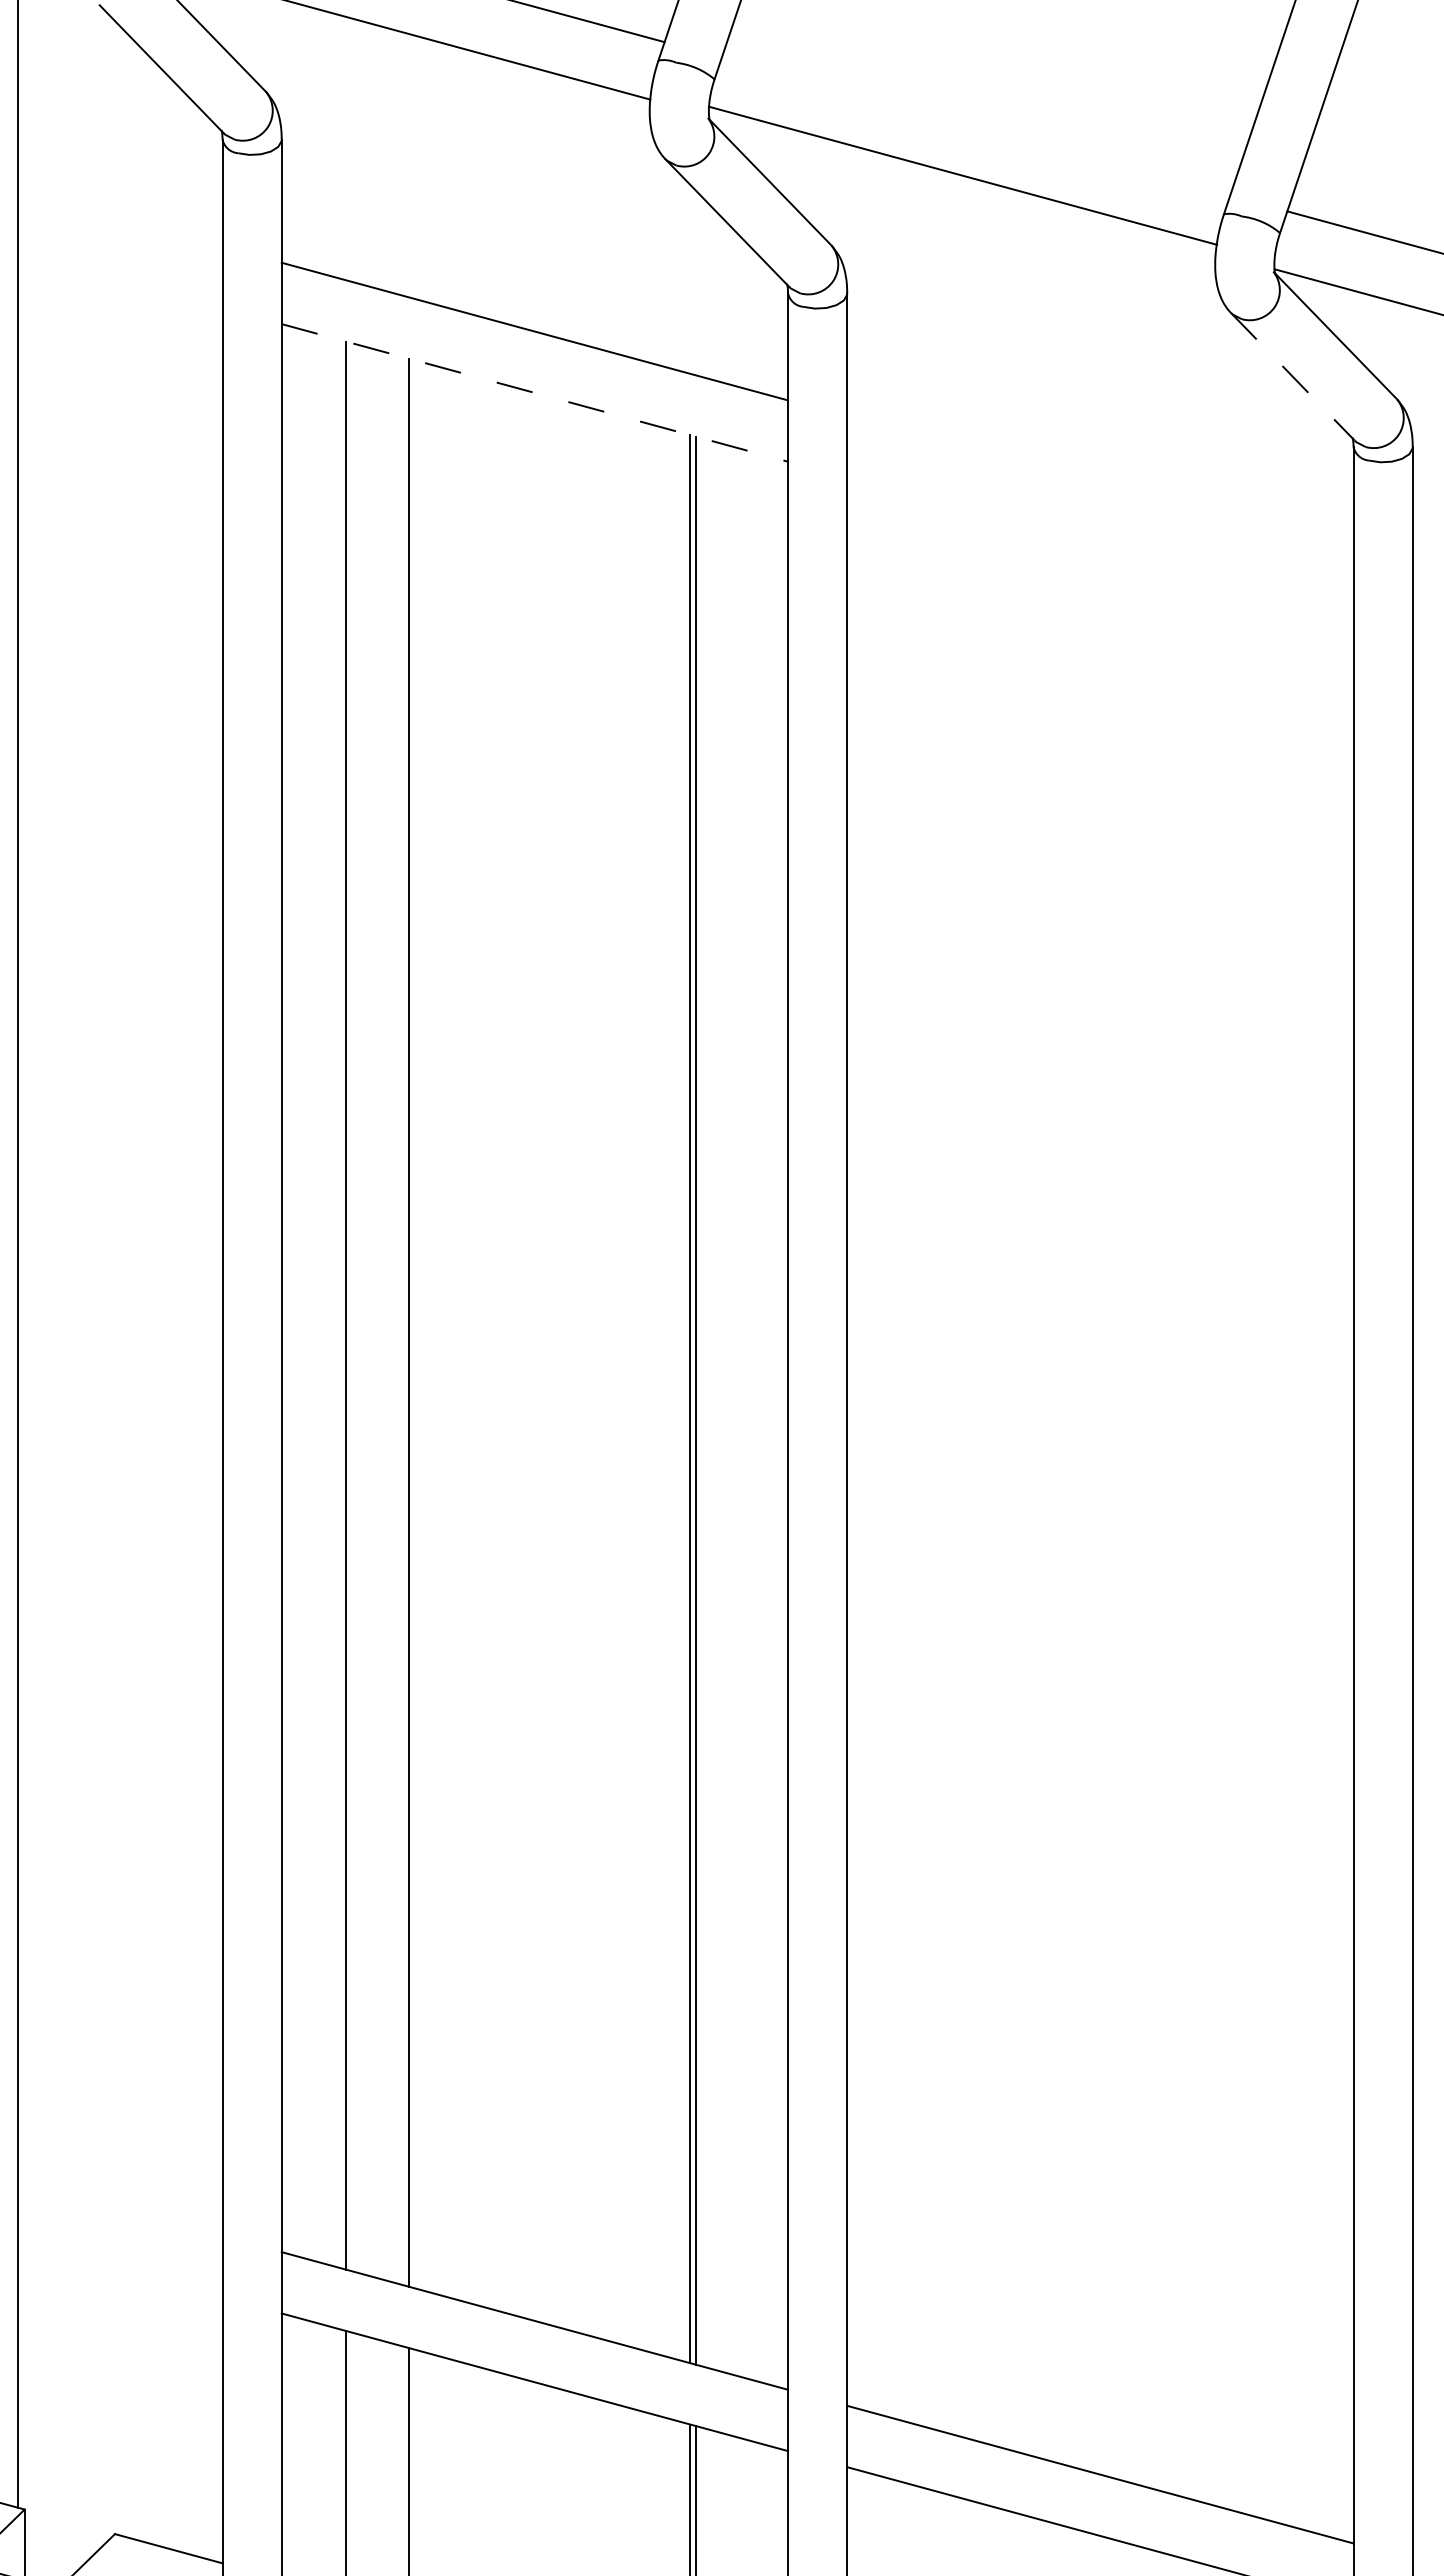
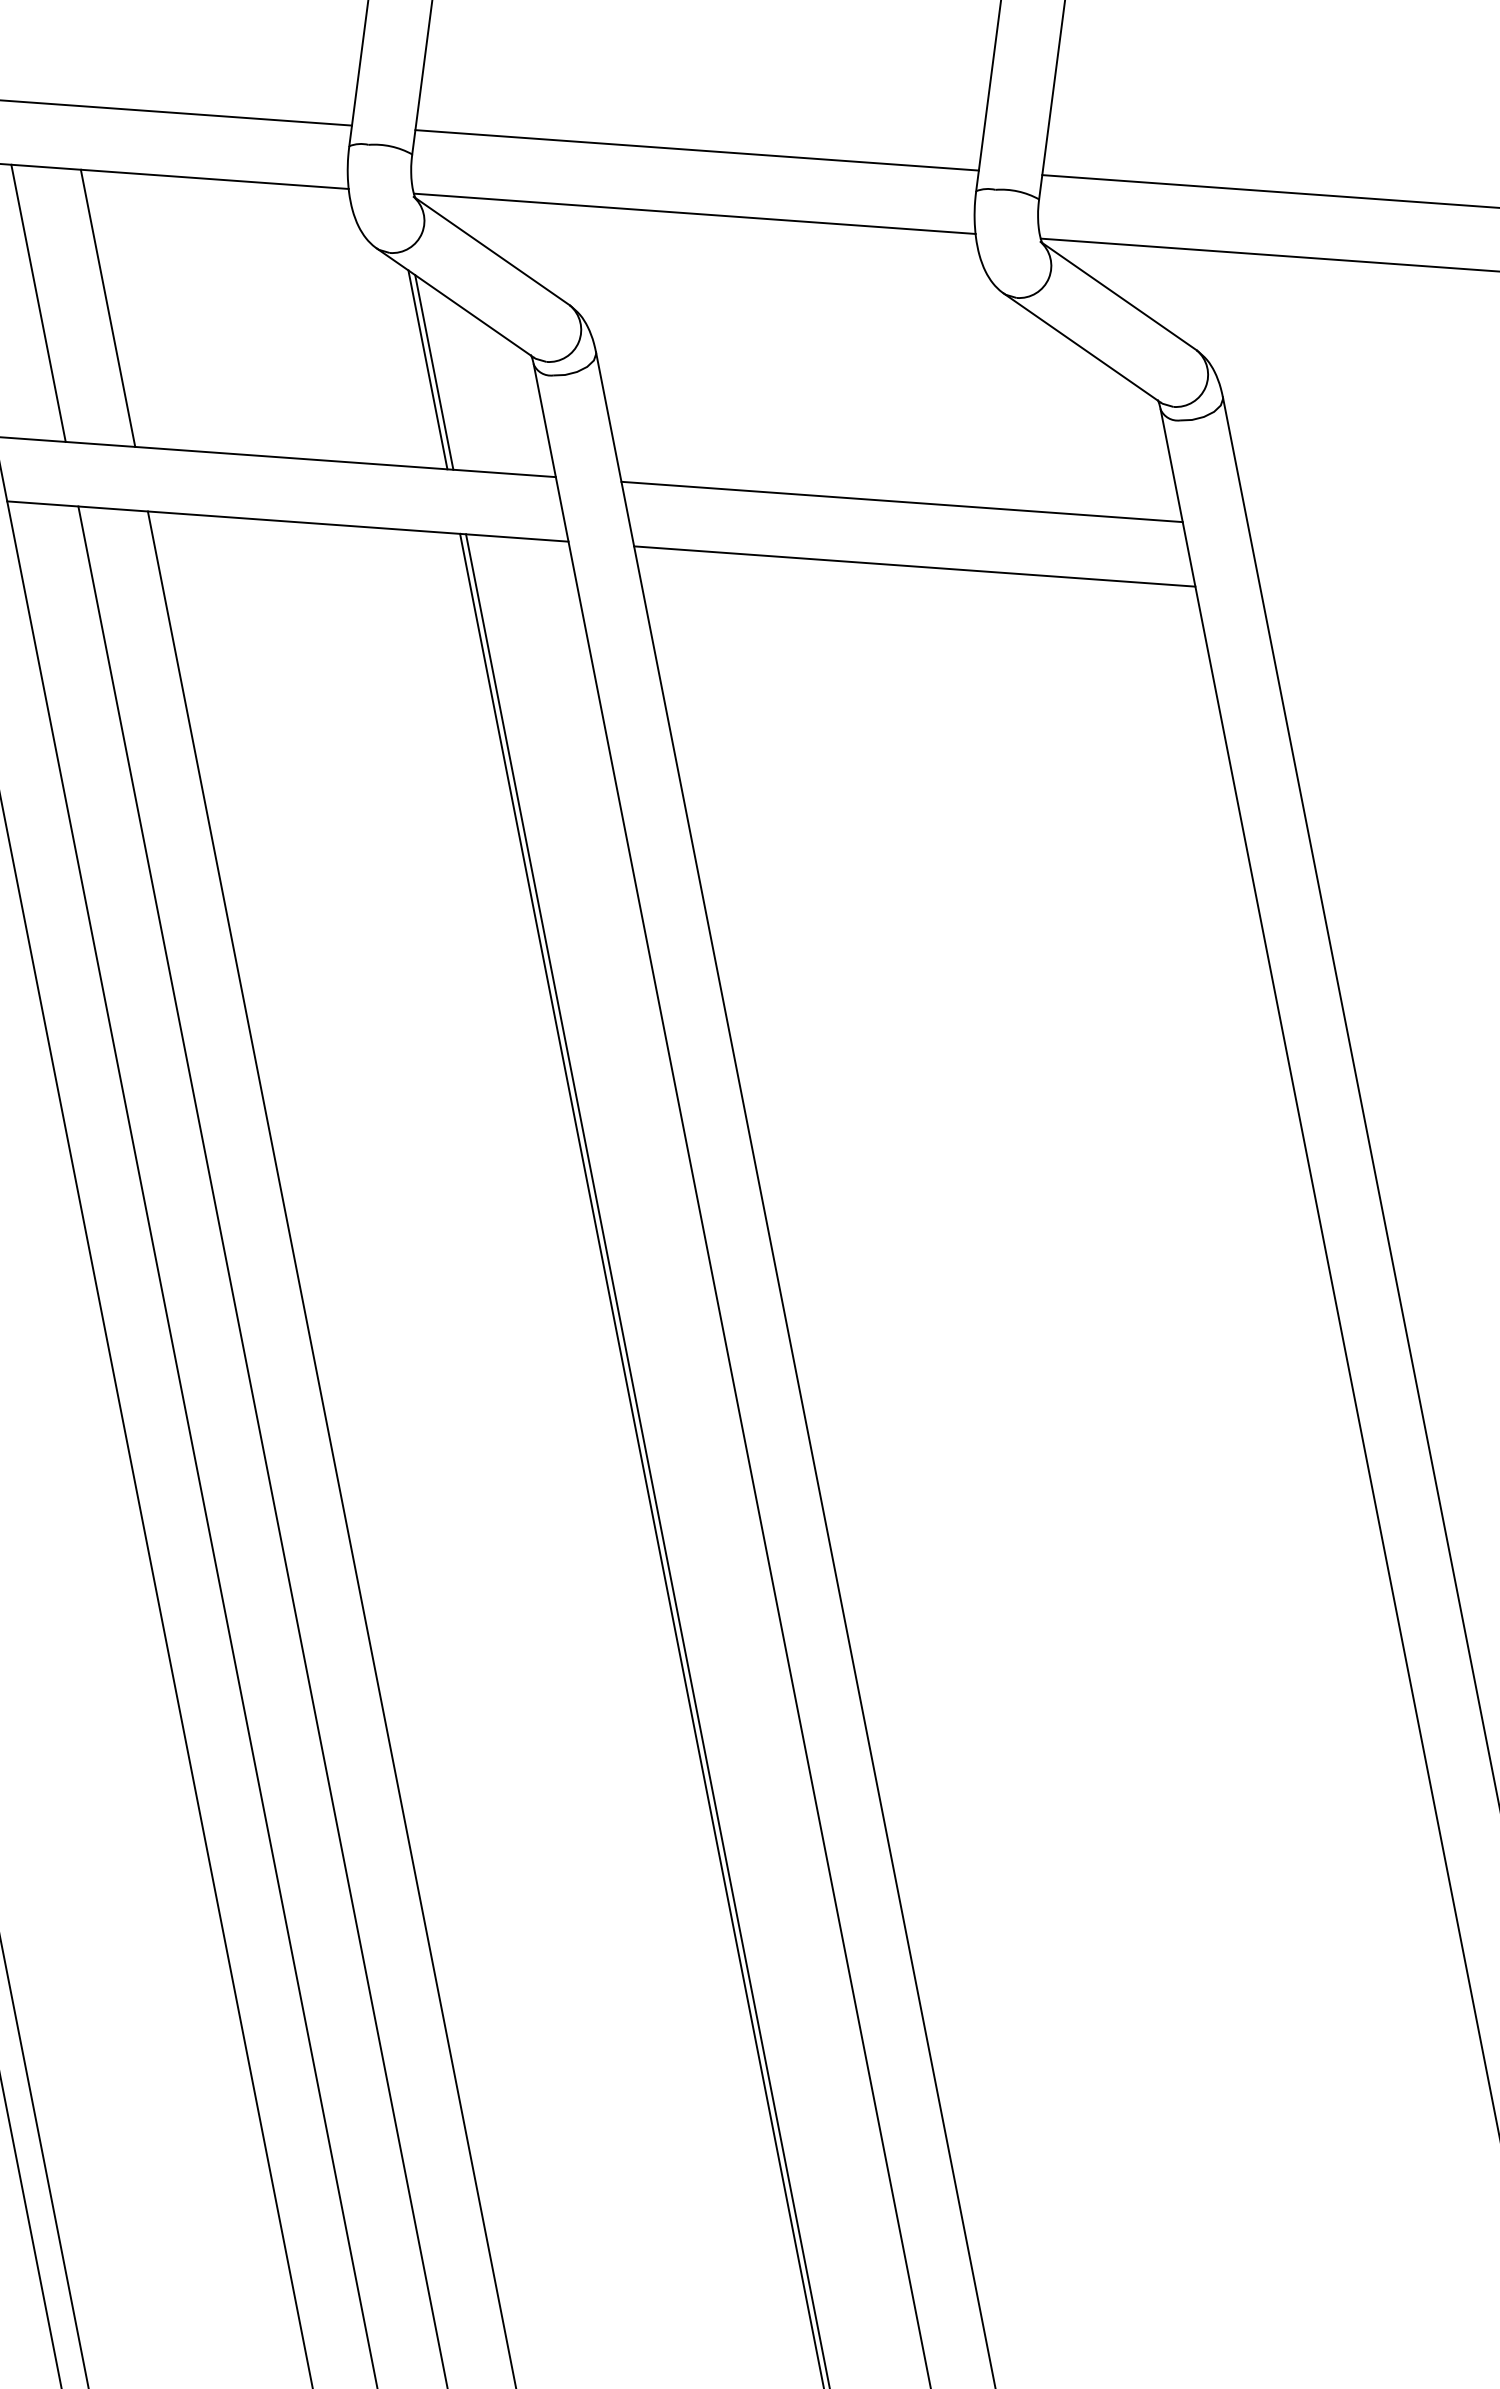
line: (345, 148) -> (38, 303), added
line: (408, 165) -> (107, 308), added
line: (962, 175) -> (696, 150), moved
line: (962, 184) -> (694, 213), added
line: (690, 278) -> (428, 368), added
line: (695, 282) -> (434, 372), added
line: (1293, 377) -> (1083, 348), dashed -> solid
line: (535, 393) -> (288, 522), dashed -> solid
line: (1100, 485) -> (902, 502), added
line: (1100, 546) -> (914, 566), added

